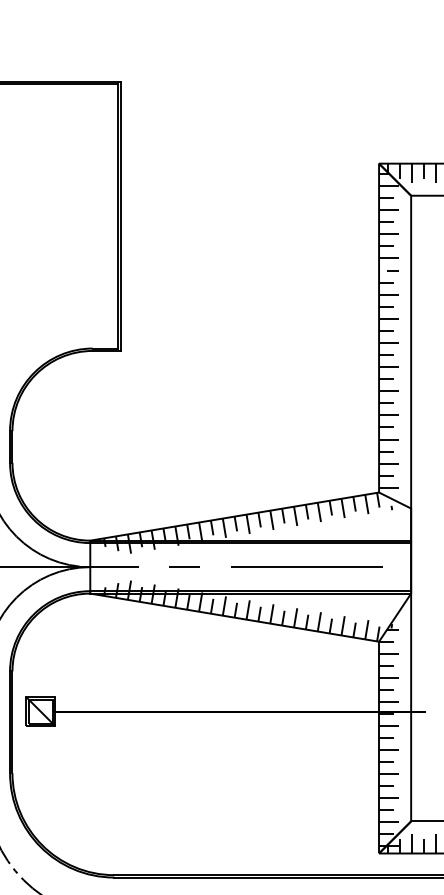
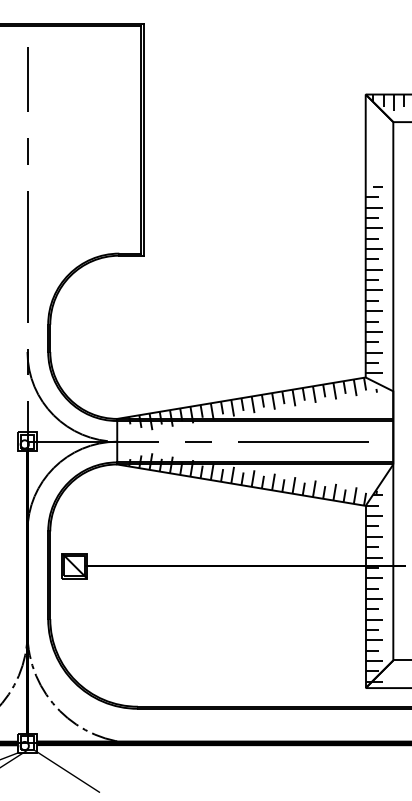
hatch: (388, 215) -> (373, 139), removed
hatch: (405, 843) -> (388, 679), removed

